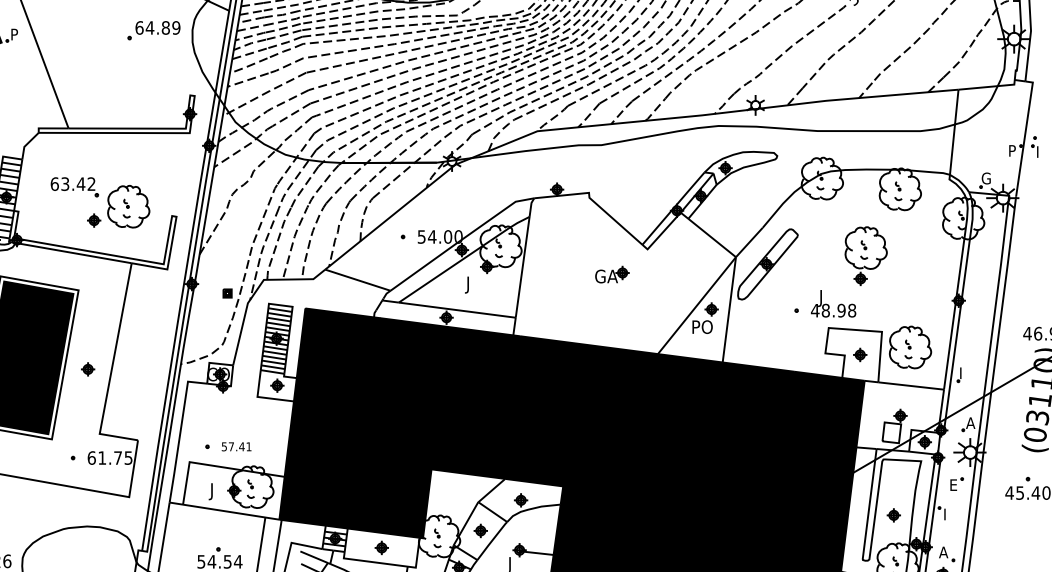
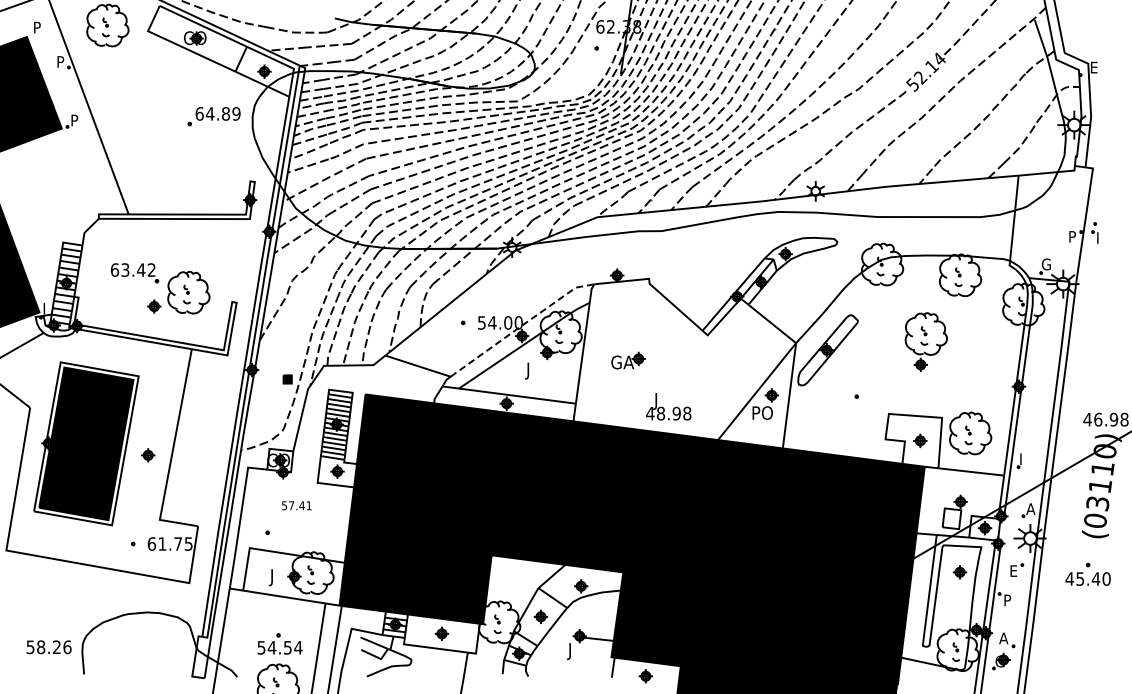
line: (460, 240) -> (520, 326), solid -> dashed
part: (612, 274) -> (628, 360), moved
text: (833, 303) -> (668, 406), moved
text: (236, 446) -> (296, 505), moved
text: (948, 511) -> (1008, 597), I -> P
part: (893, 515) -> (959, 572), moved

